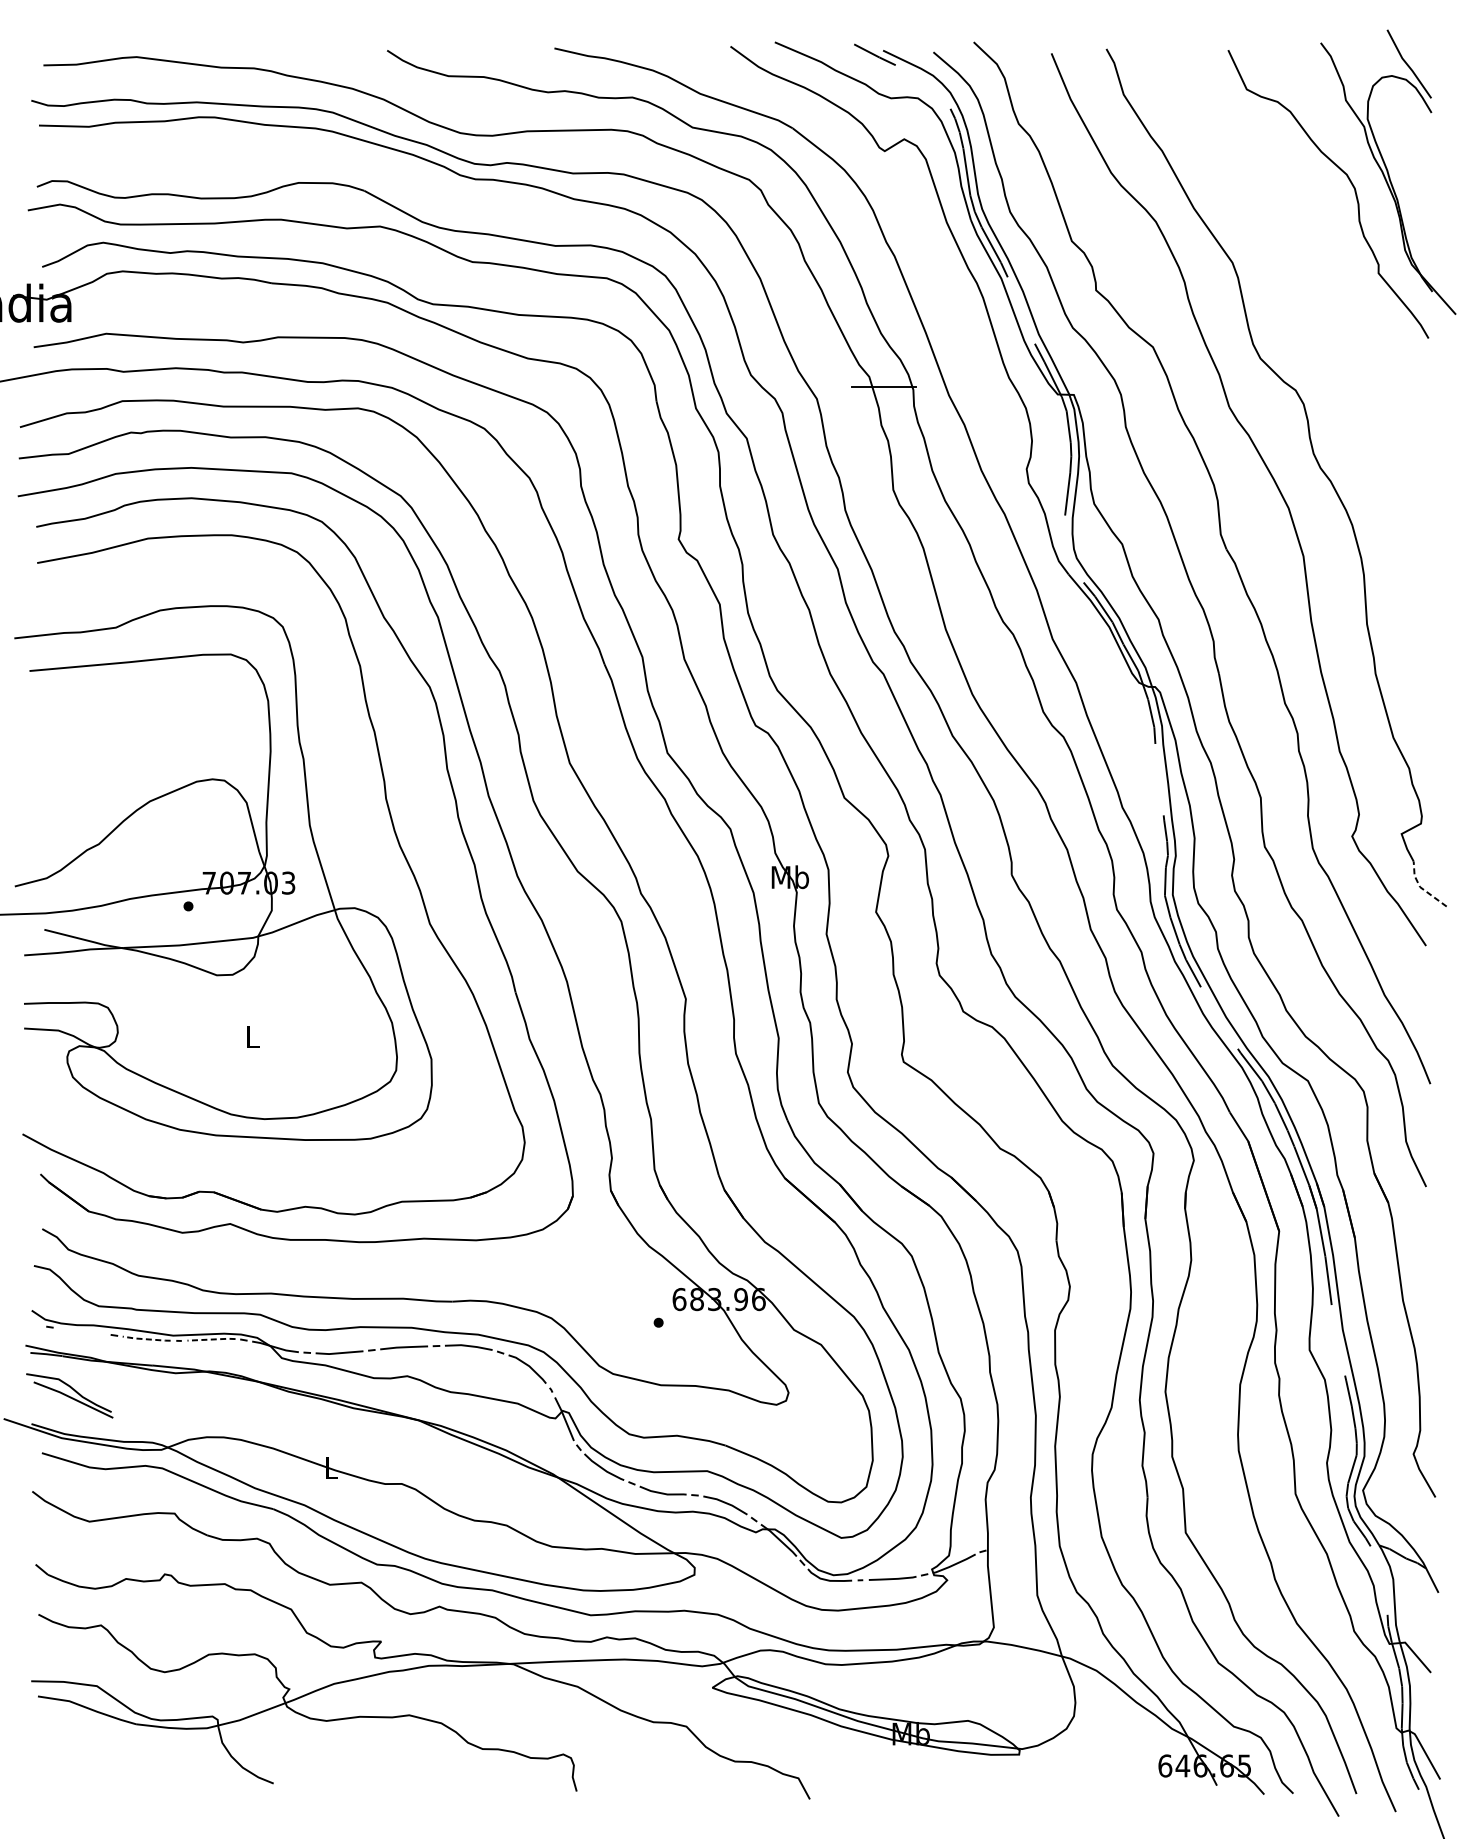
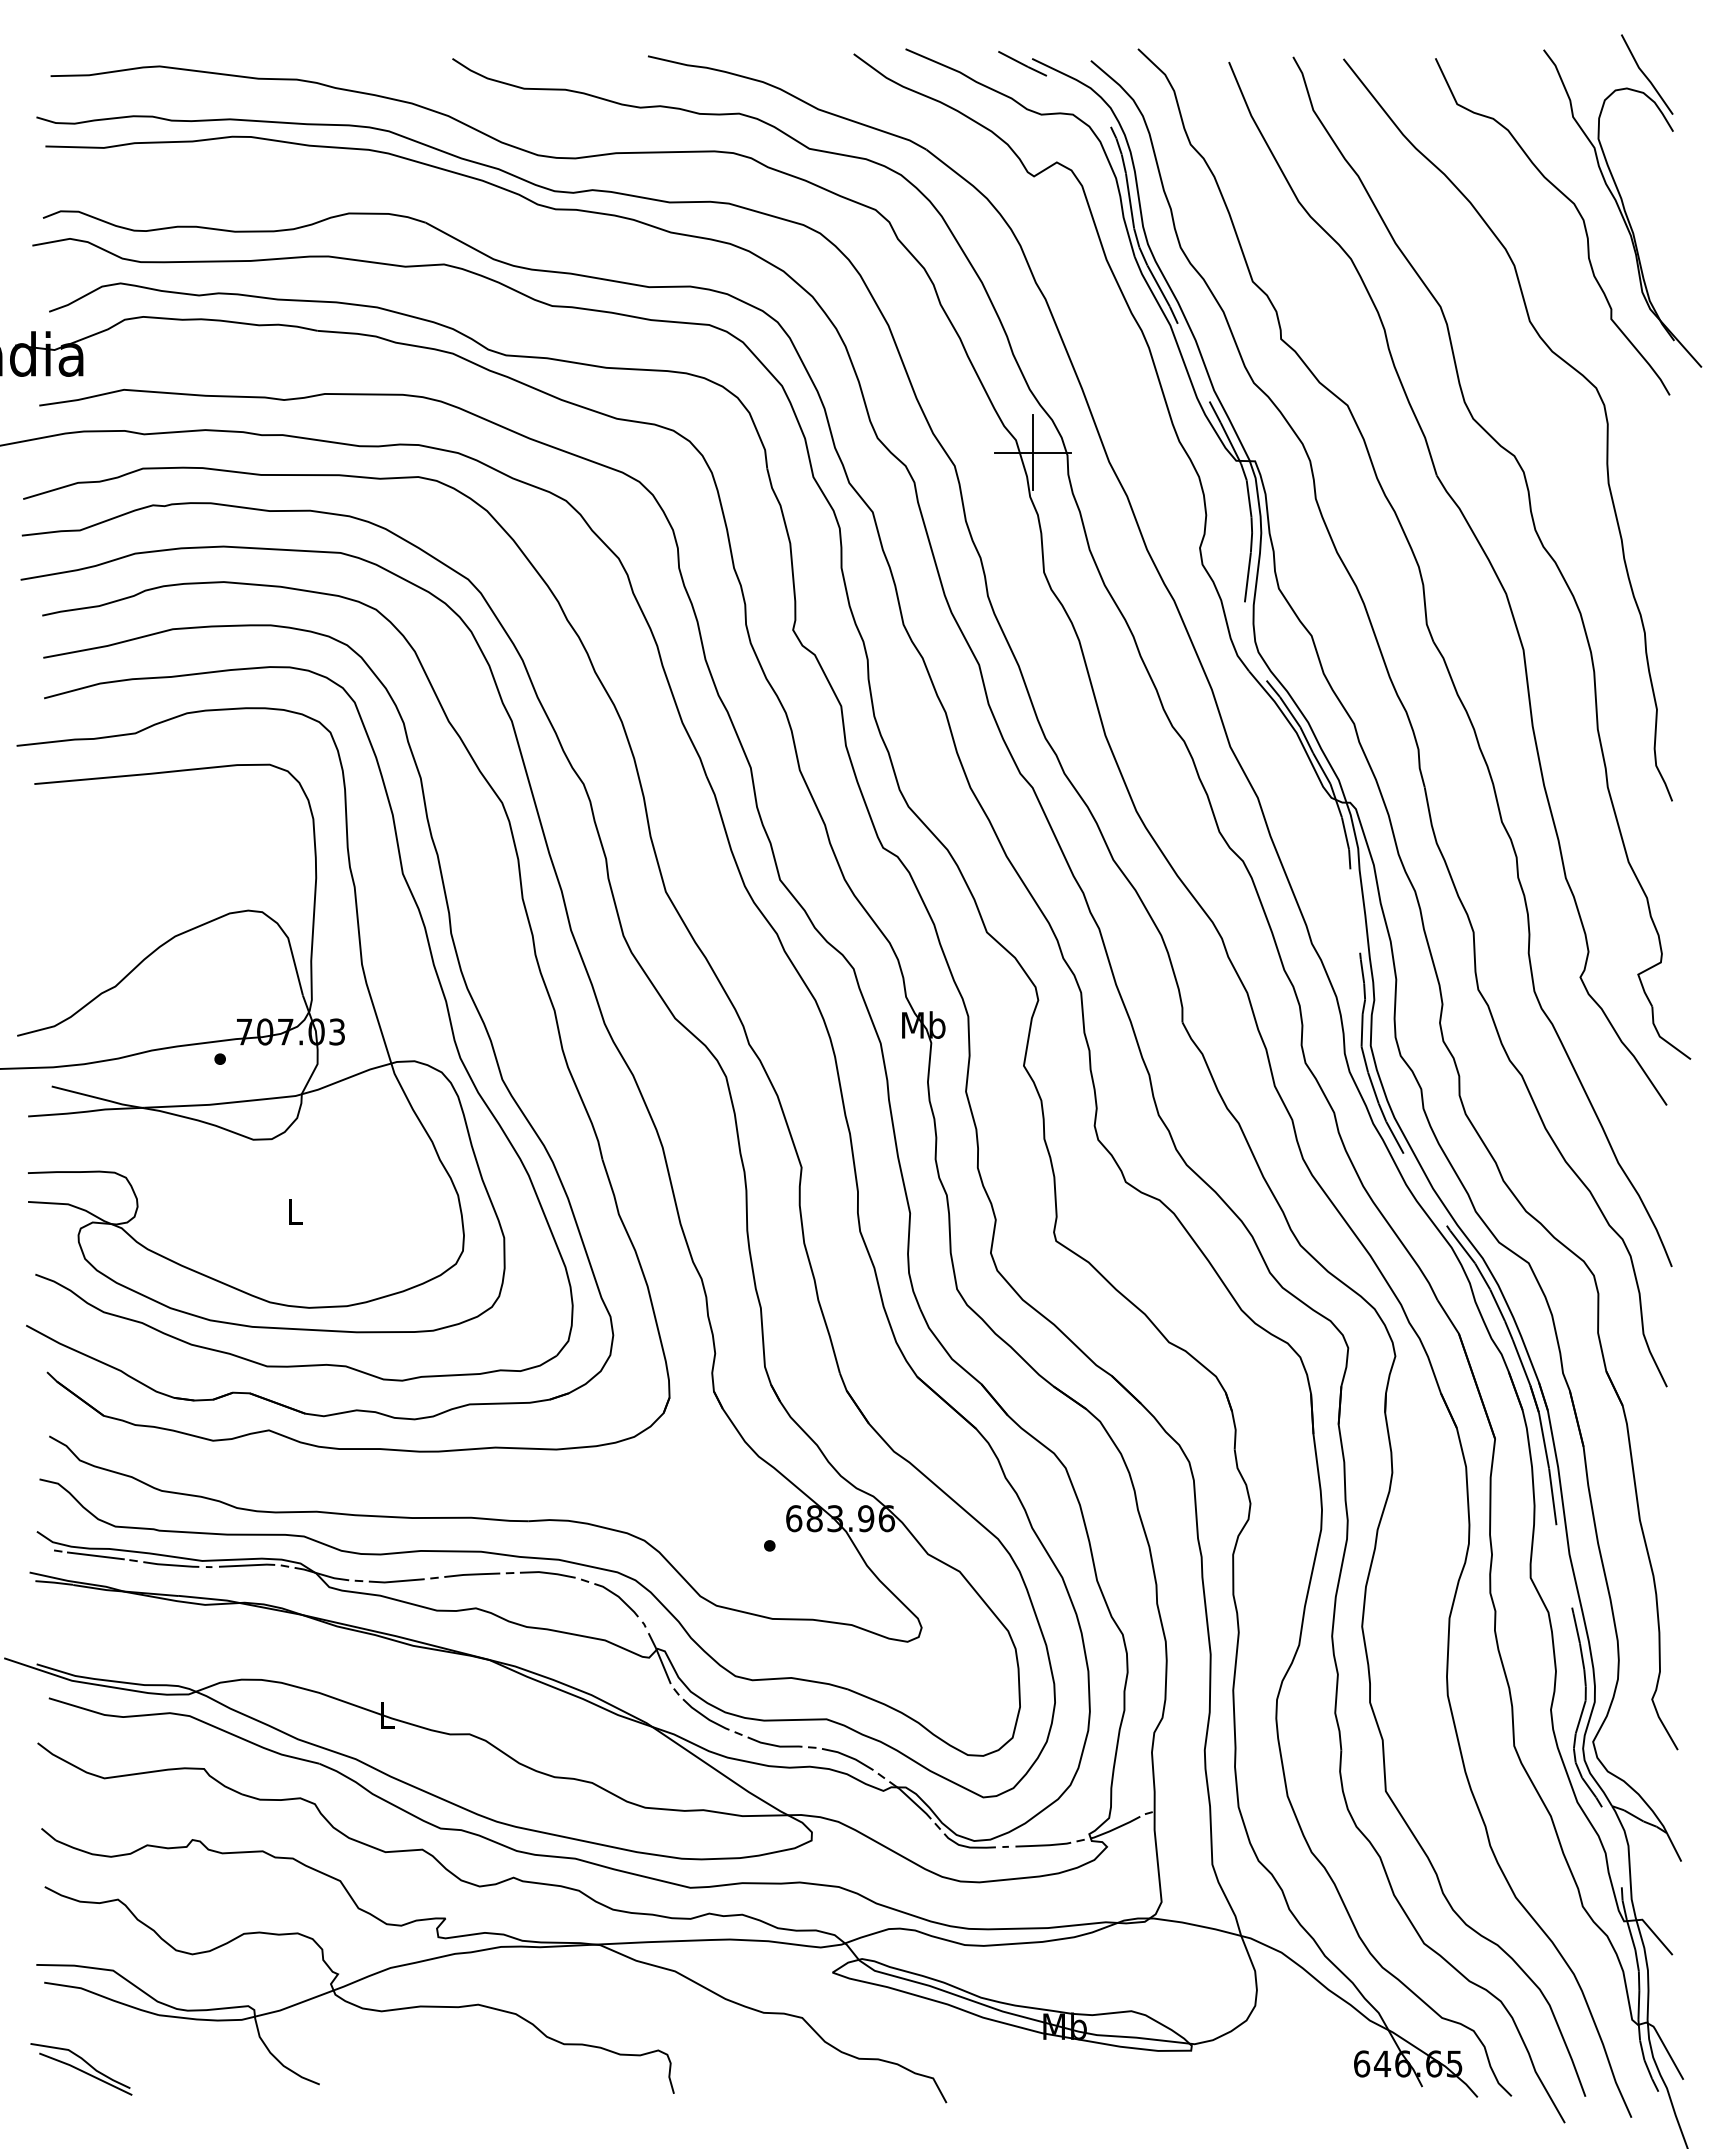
curve: (1335, 307) -> (1560, 359), added
line: (883, 387) -> (1032, 452), added
part: (374, 838) -> (437, 979), added
line: (1421, 887) -> (1661, 1037), dashed -> solid
line: (81, 1330) -> (95, 1555), added
line: (146, 1339) -> (171, 1565), dashed -> solid
line: (211, 1339) -> (247, 1565), dashed -> solid
part: (69, 1396) -> (81, 2069), moved

